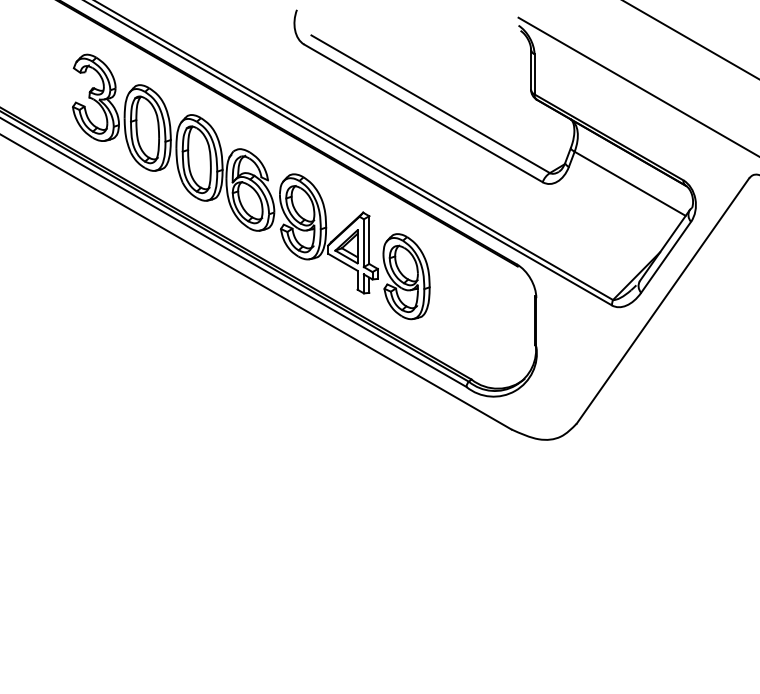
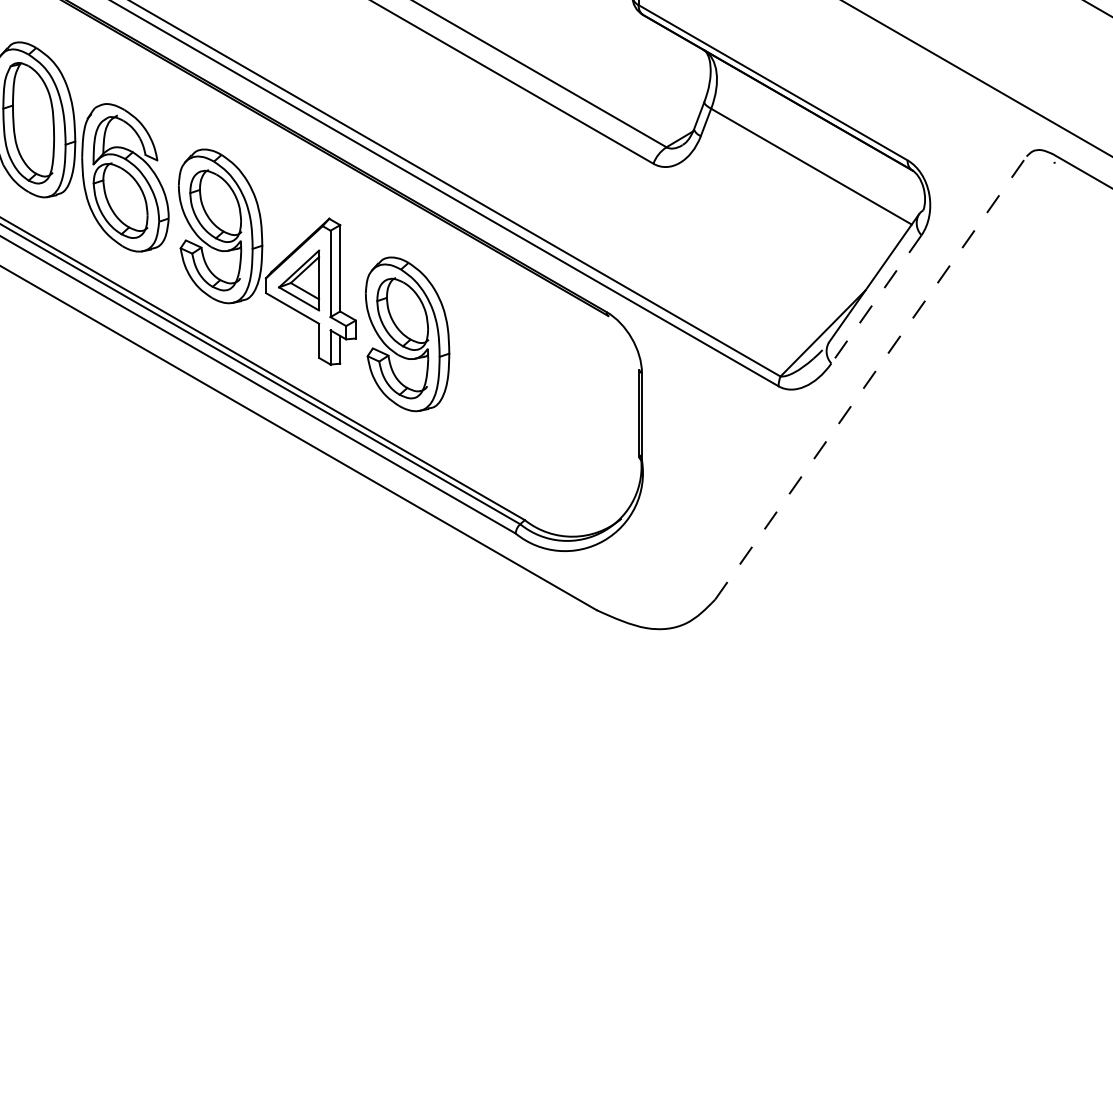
line: (665, 257) -> (875, 299), solid -> dashed
line: (663, 300) -> (871, 377), solid -> dashed

